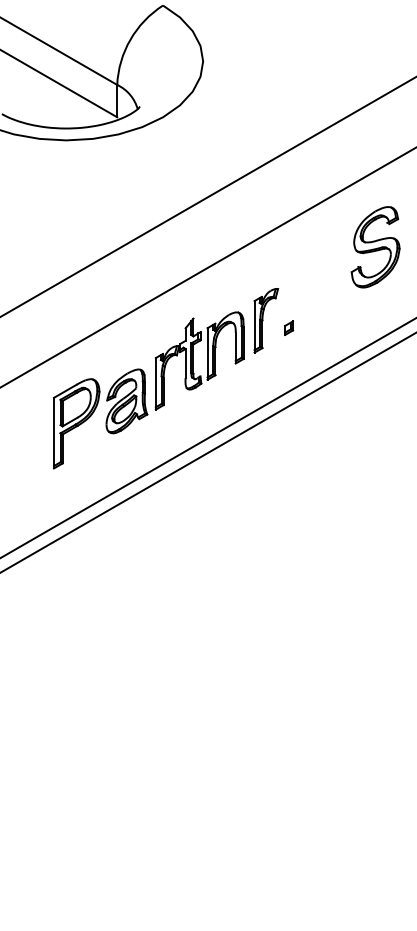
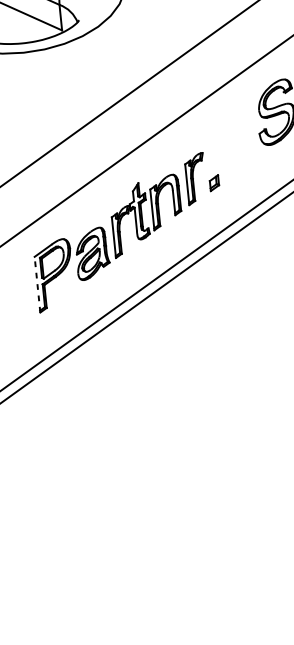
part: (289, 327) -> (214, 182), size x1.4
line: (53, 432) -> (37, 284), solid -> dashed

